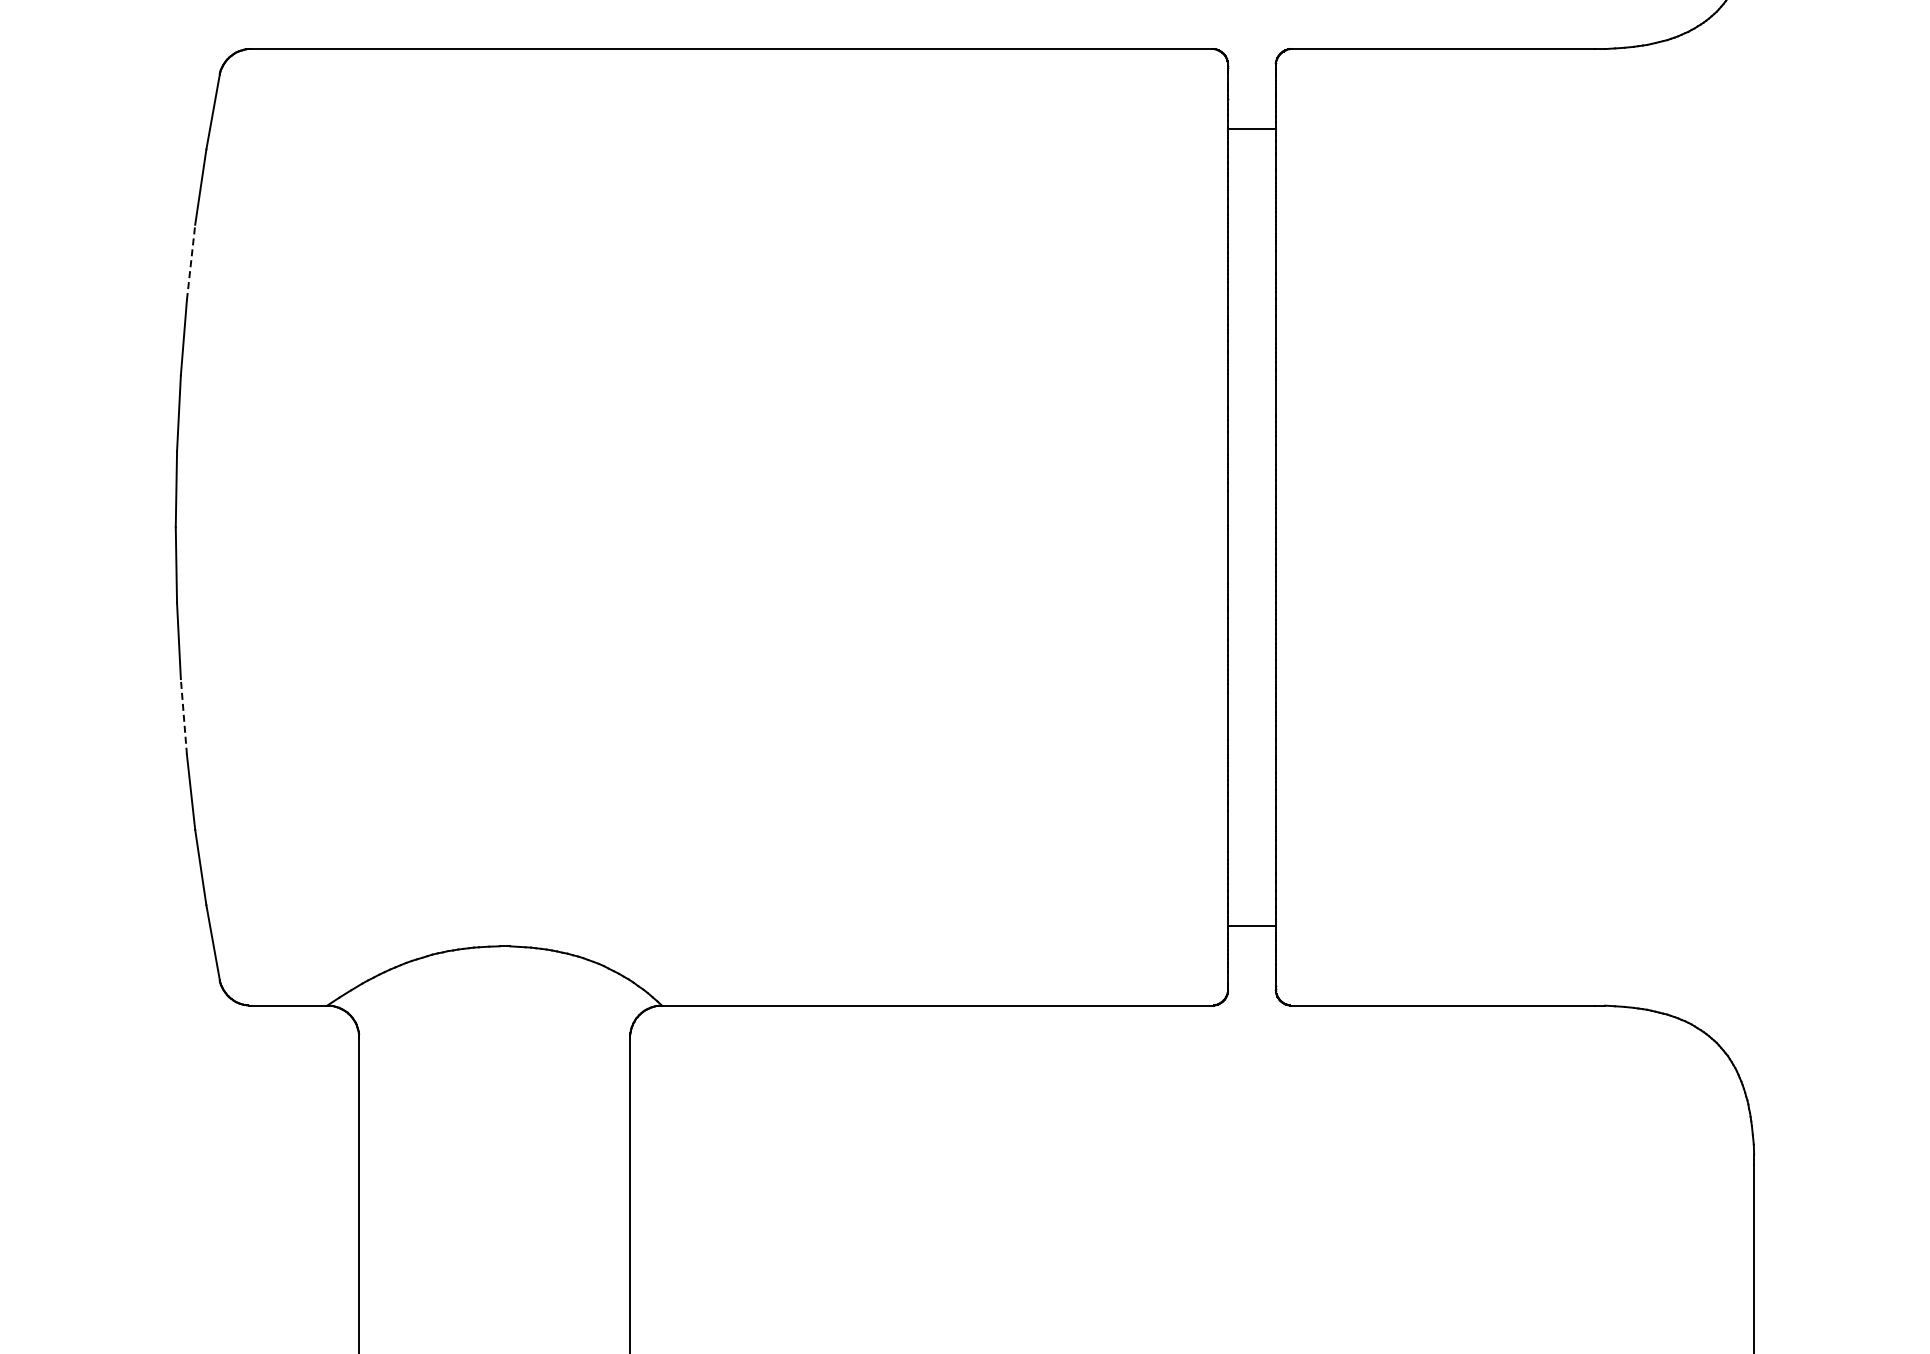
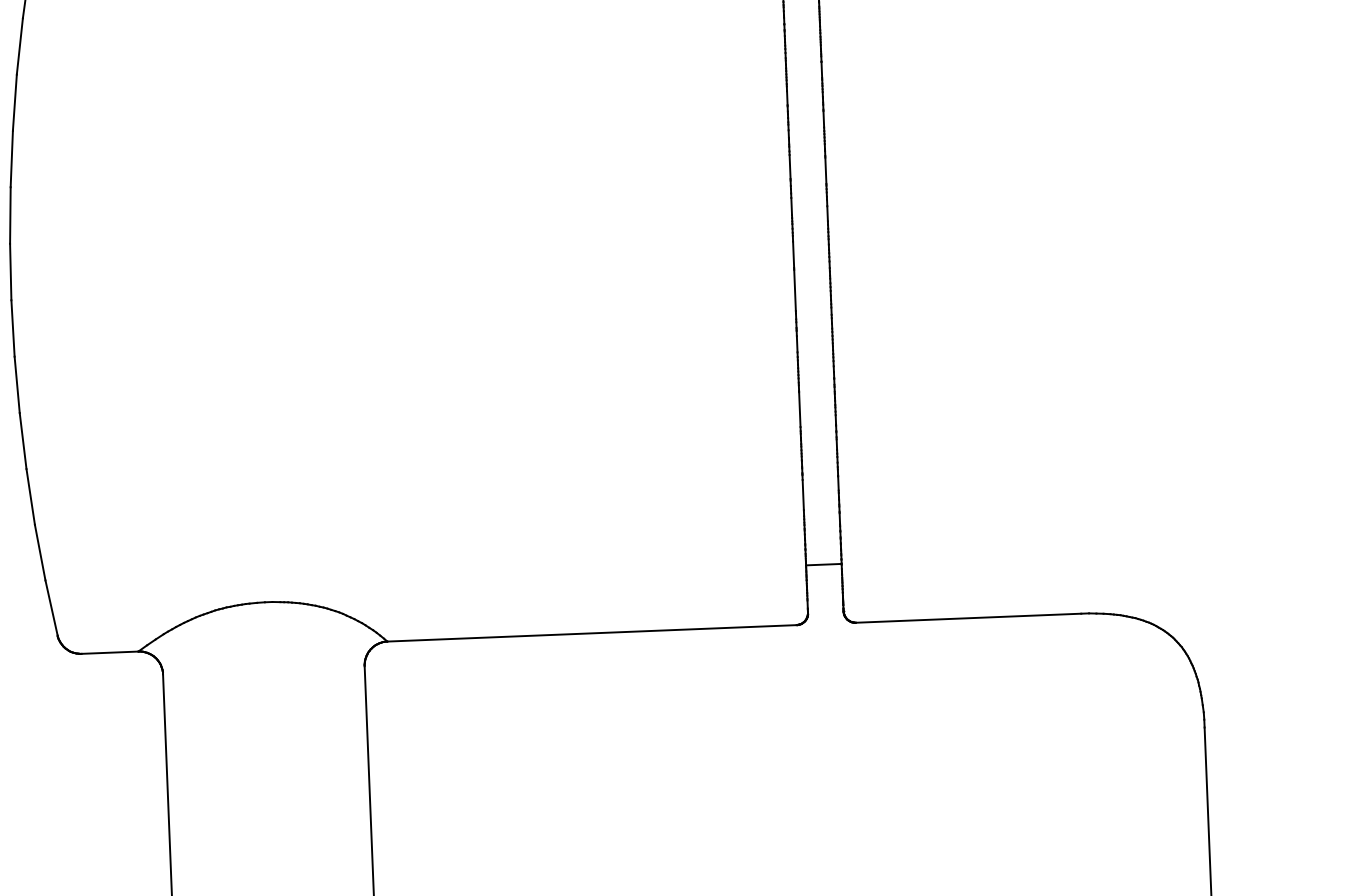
line: (191, 262) -> (15, 102), dashed -> solid
line: (183, 716) -> (22, 440), dashed -> solid

